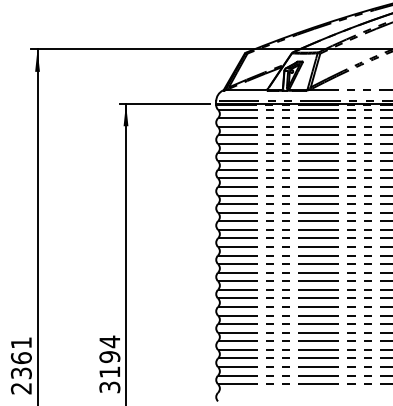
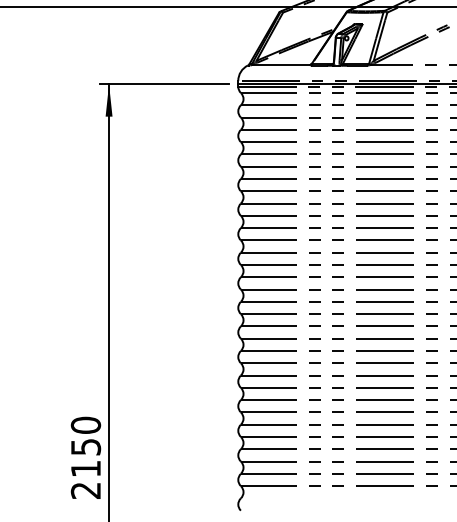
text: (109, 364) -> (85, 457), 3194 -> 2150

